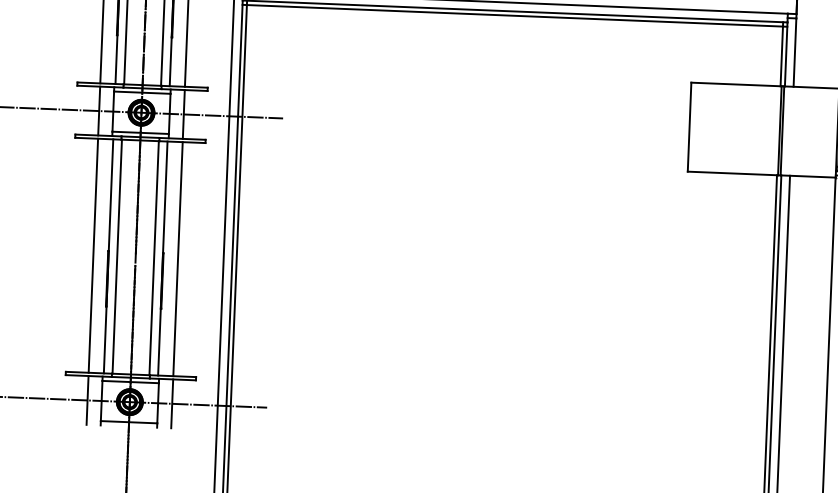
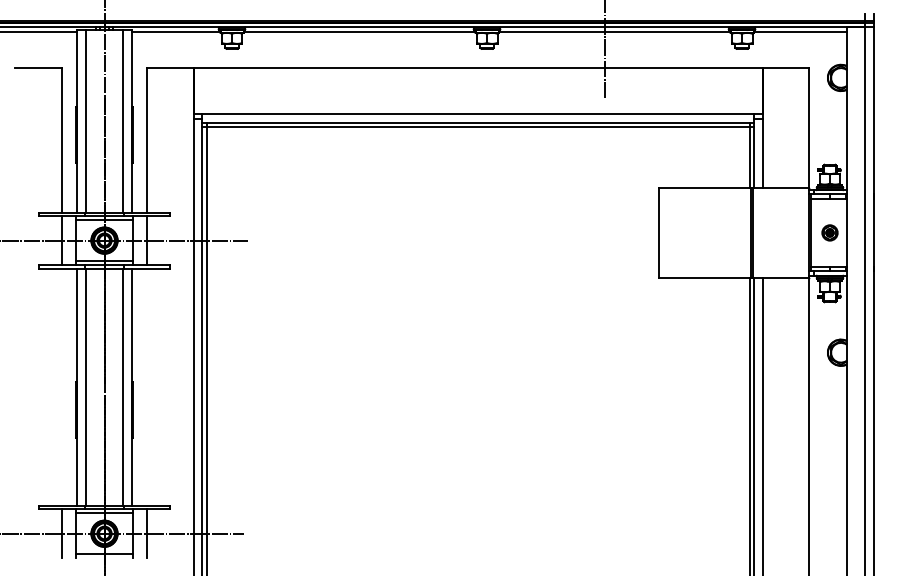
line: (93, 255) -> (61, 386), removed
line: (178, 258) -> (147, 386), removed

